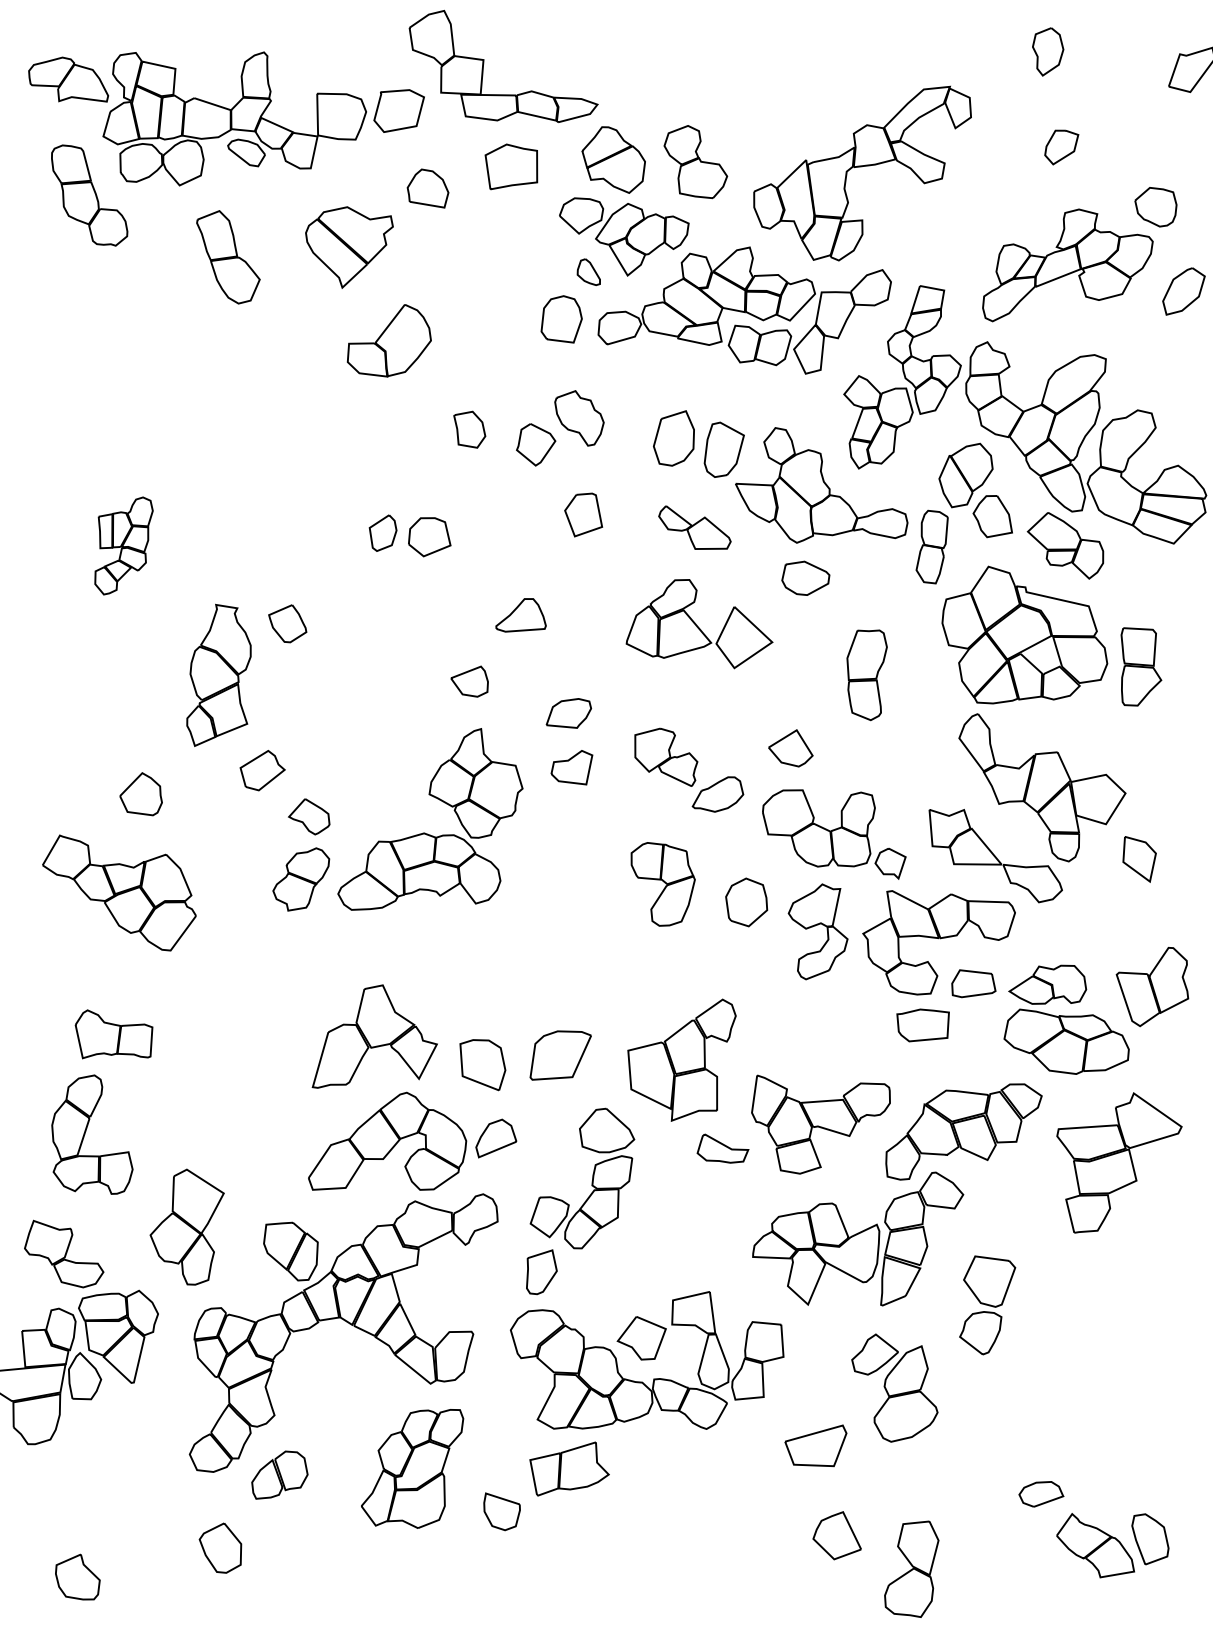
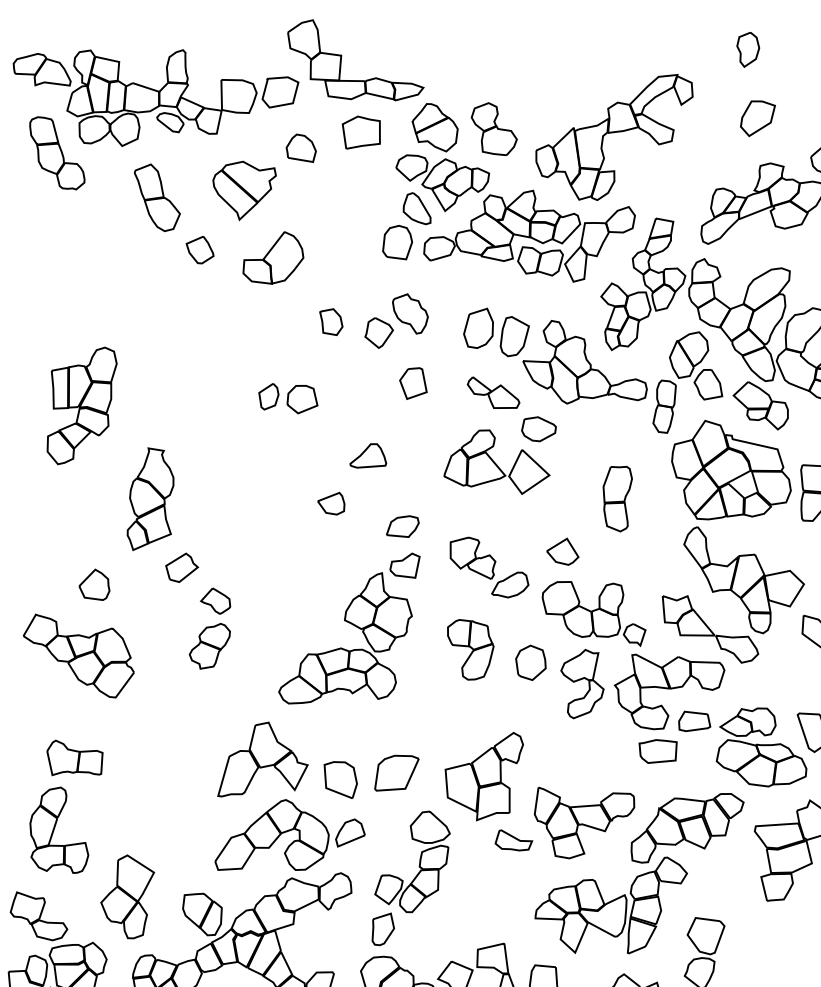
part: (1061, 147) -> (757, 118), size x1.43
part: (588, 271) -> (416, 208), size x1.67
part: (123, 545) -> (81, 405), size x1.67
part: (805, 577) -> (538, 428), moved
part: (287, 623) -> (199, 249), moved
part: (425, 832) -> (341, 647), moved

